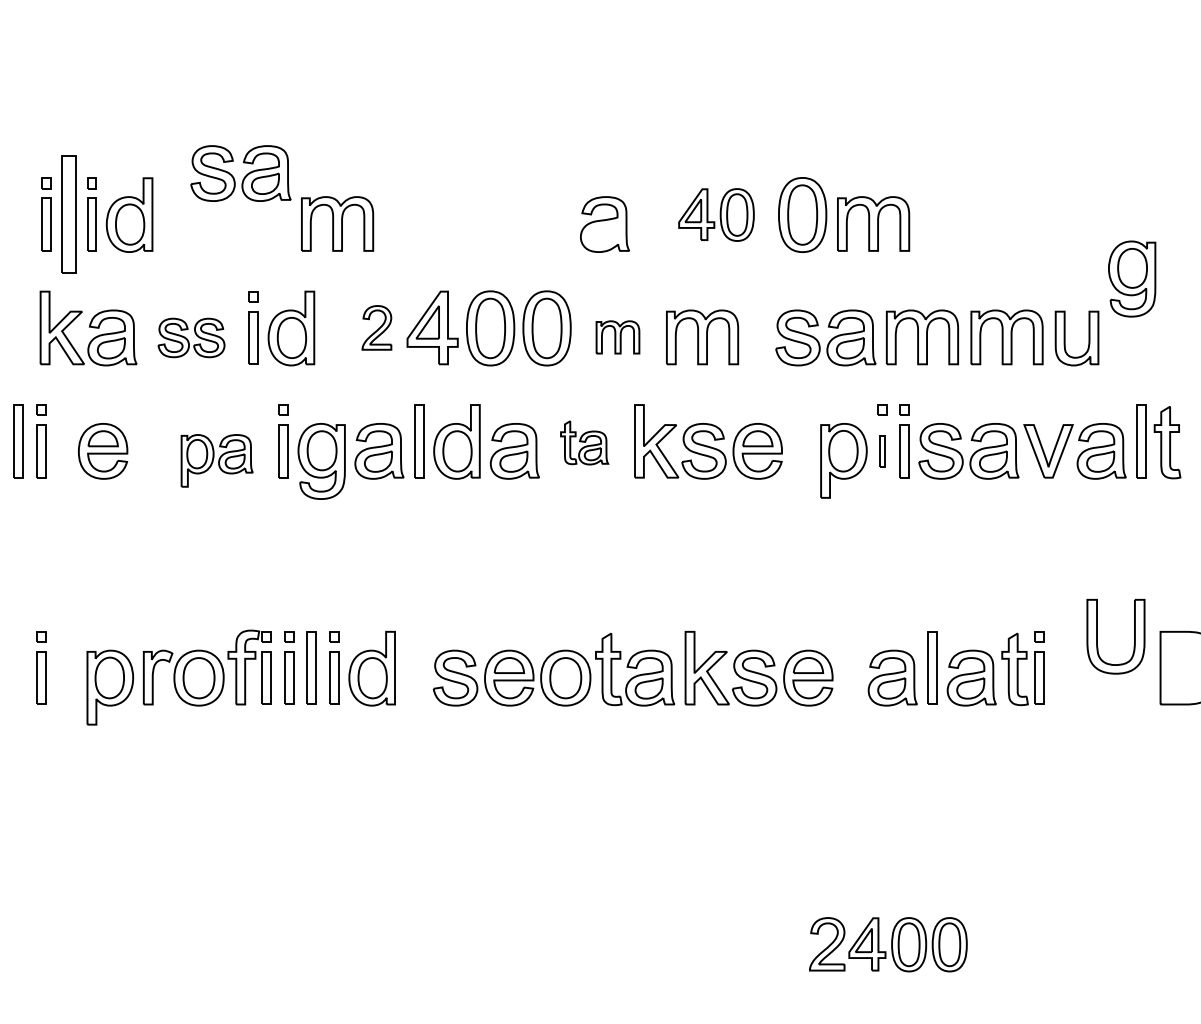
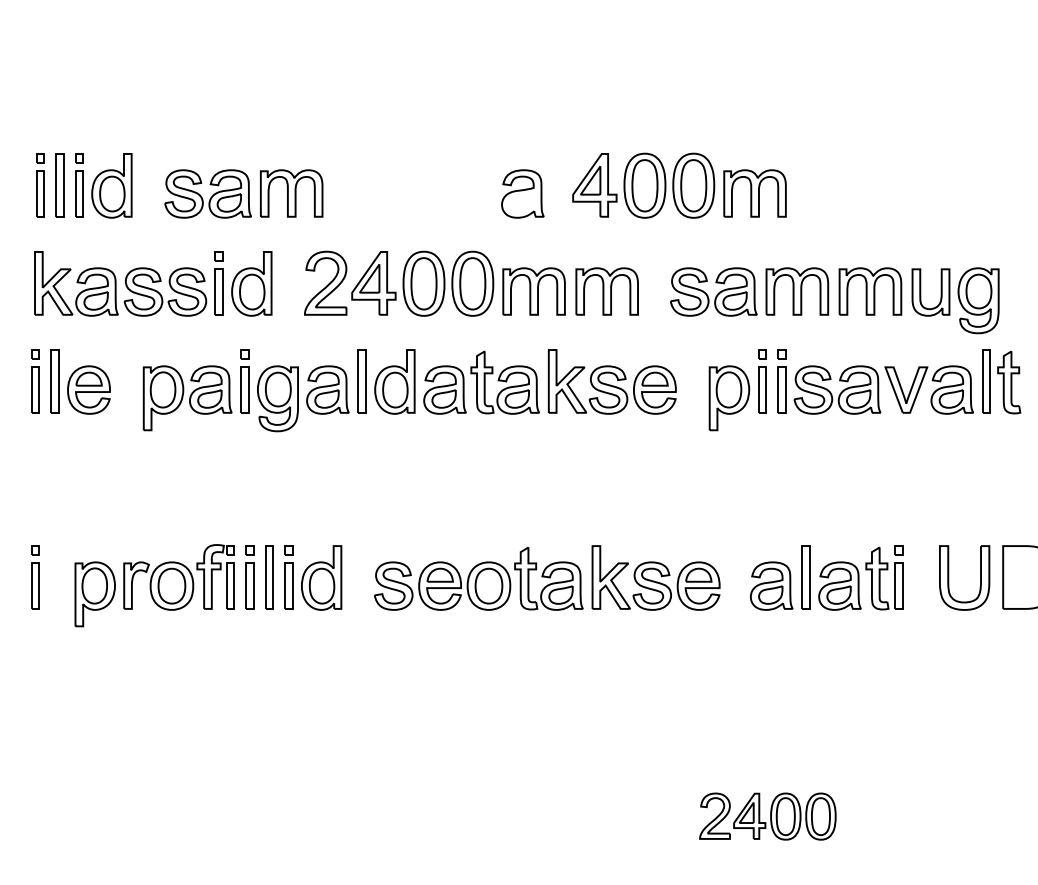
part: (240, 173) -> (207, 193), moved
part: (69, 214) -> (59, 185), size x0.62
part: (716, 214) -> (619, 185), size x1.43
part: (1132, 278) -> (978, 300), moved
part: (376, 327) -> (325, 282), size x1.67
part: (191, 337) -> (165, 291), size x1.43
part: (617, 337) -> (533, 291), size x1.67
part: (18, 441) -> (54, 381), moved
part: (584, 442) -> (505, 382), size x1.67
part: (882, 451) -> (762, 390), size x1.67
part: (216, 460) -> (187, 397), size x1.43
part: (1097, 636) -> (948, 577), moved

